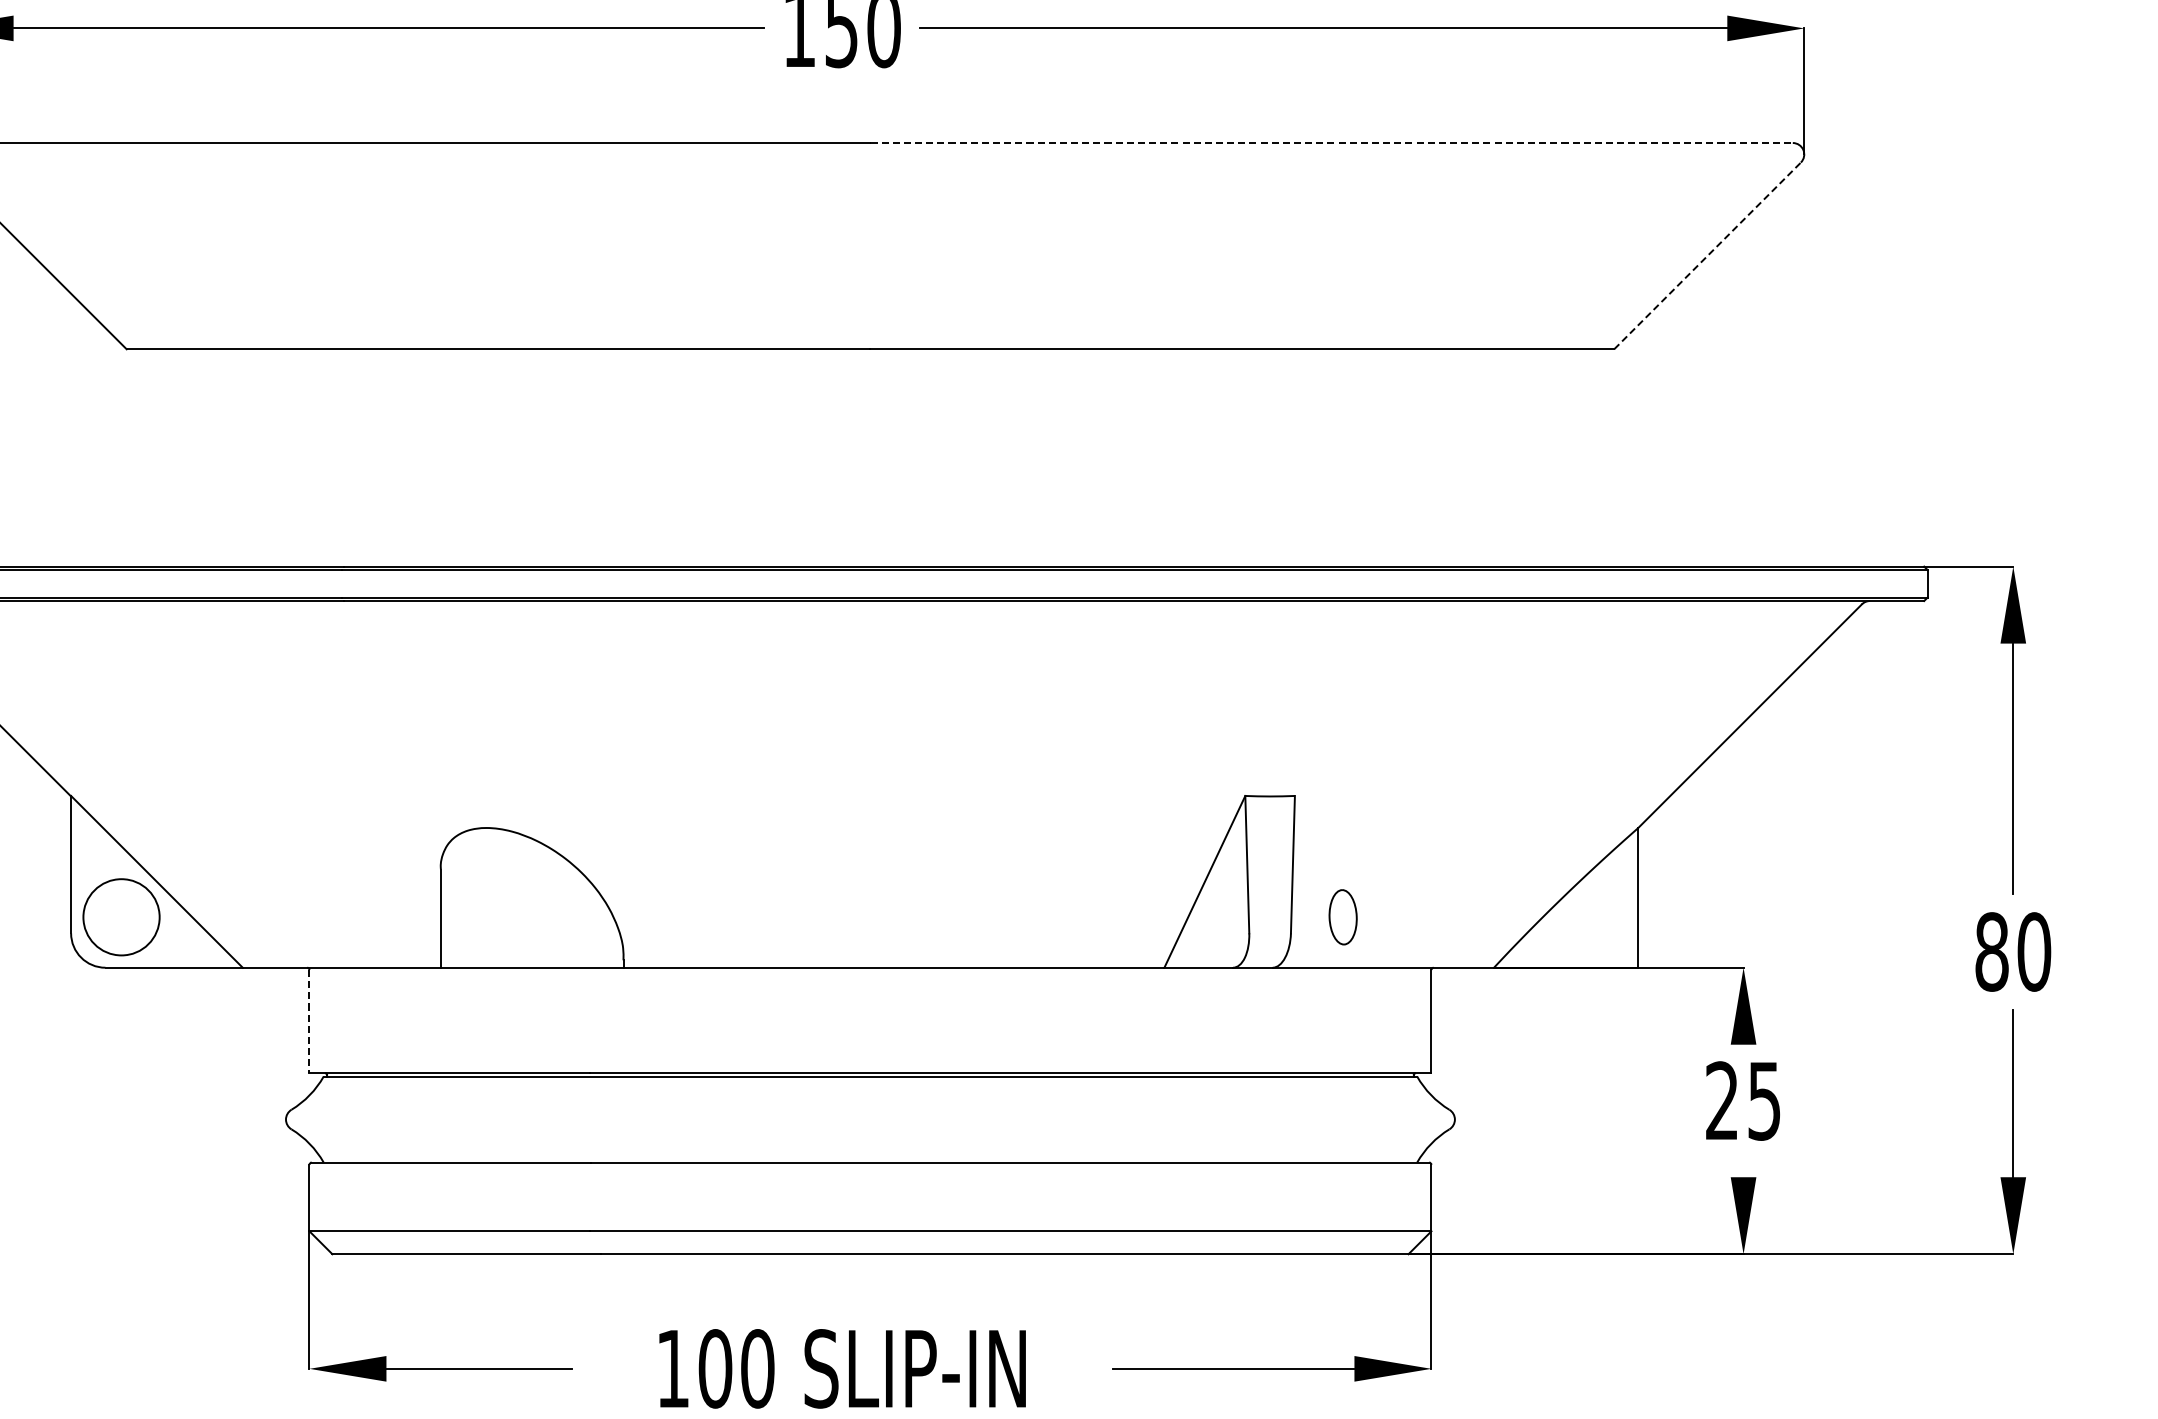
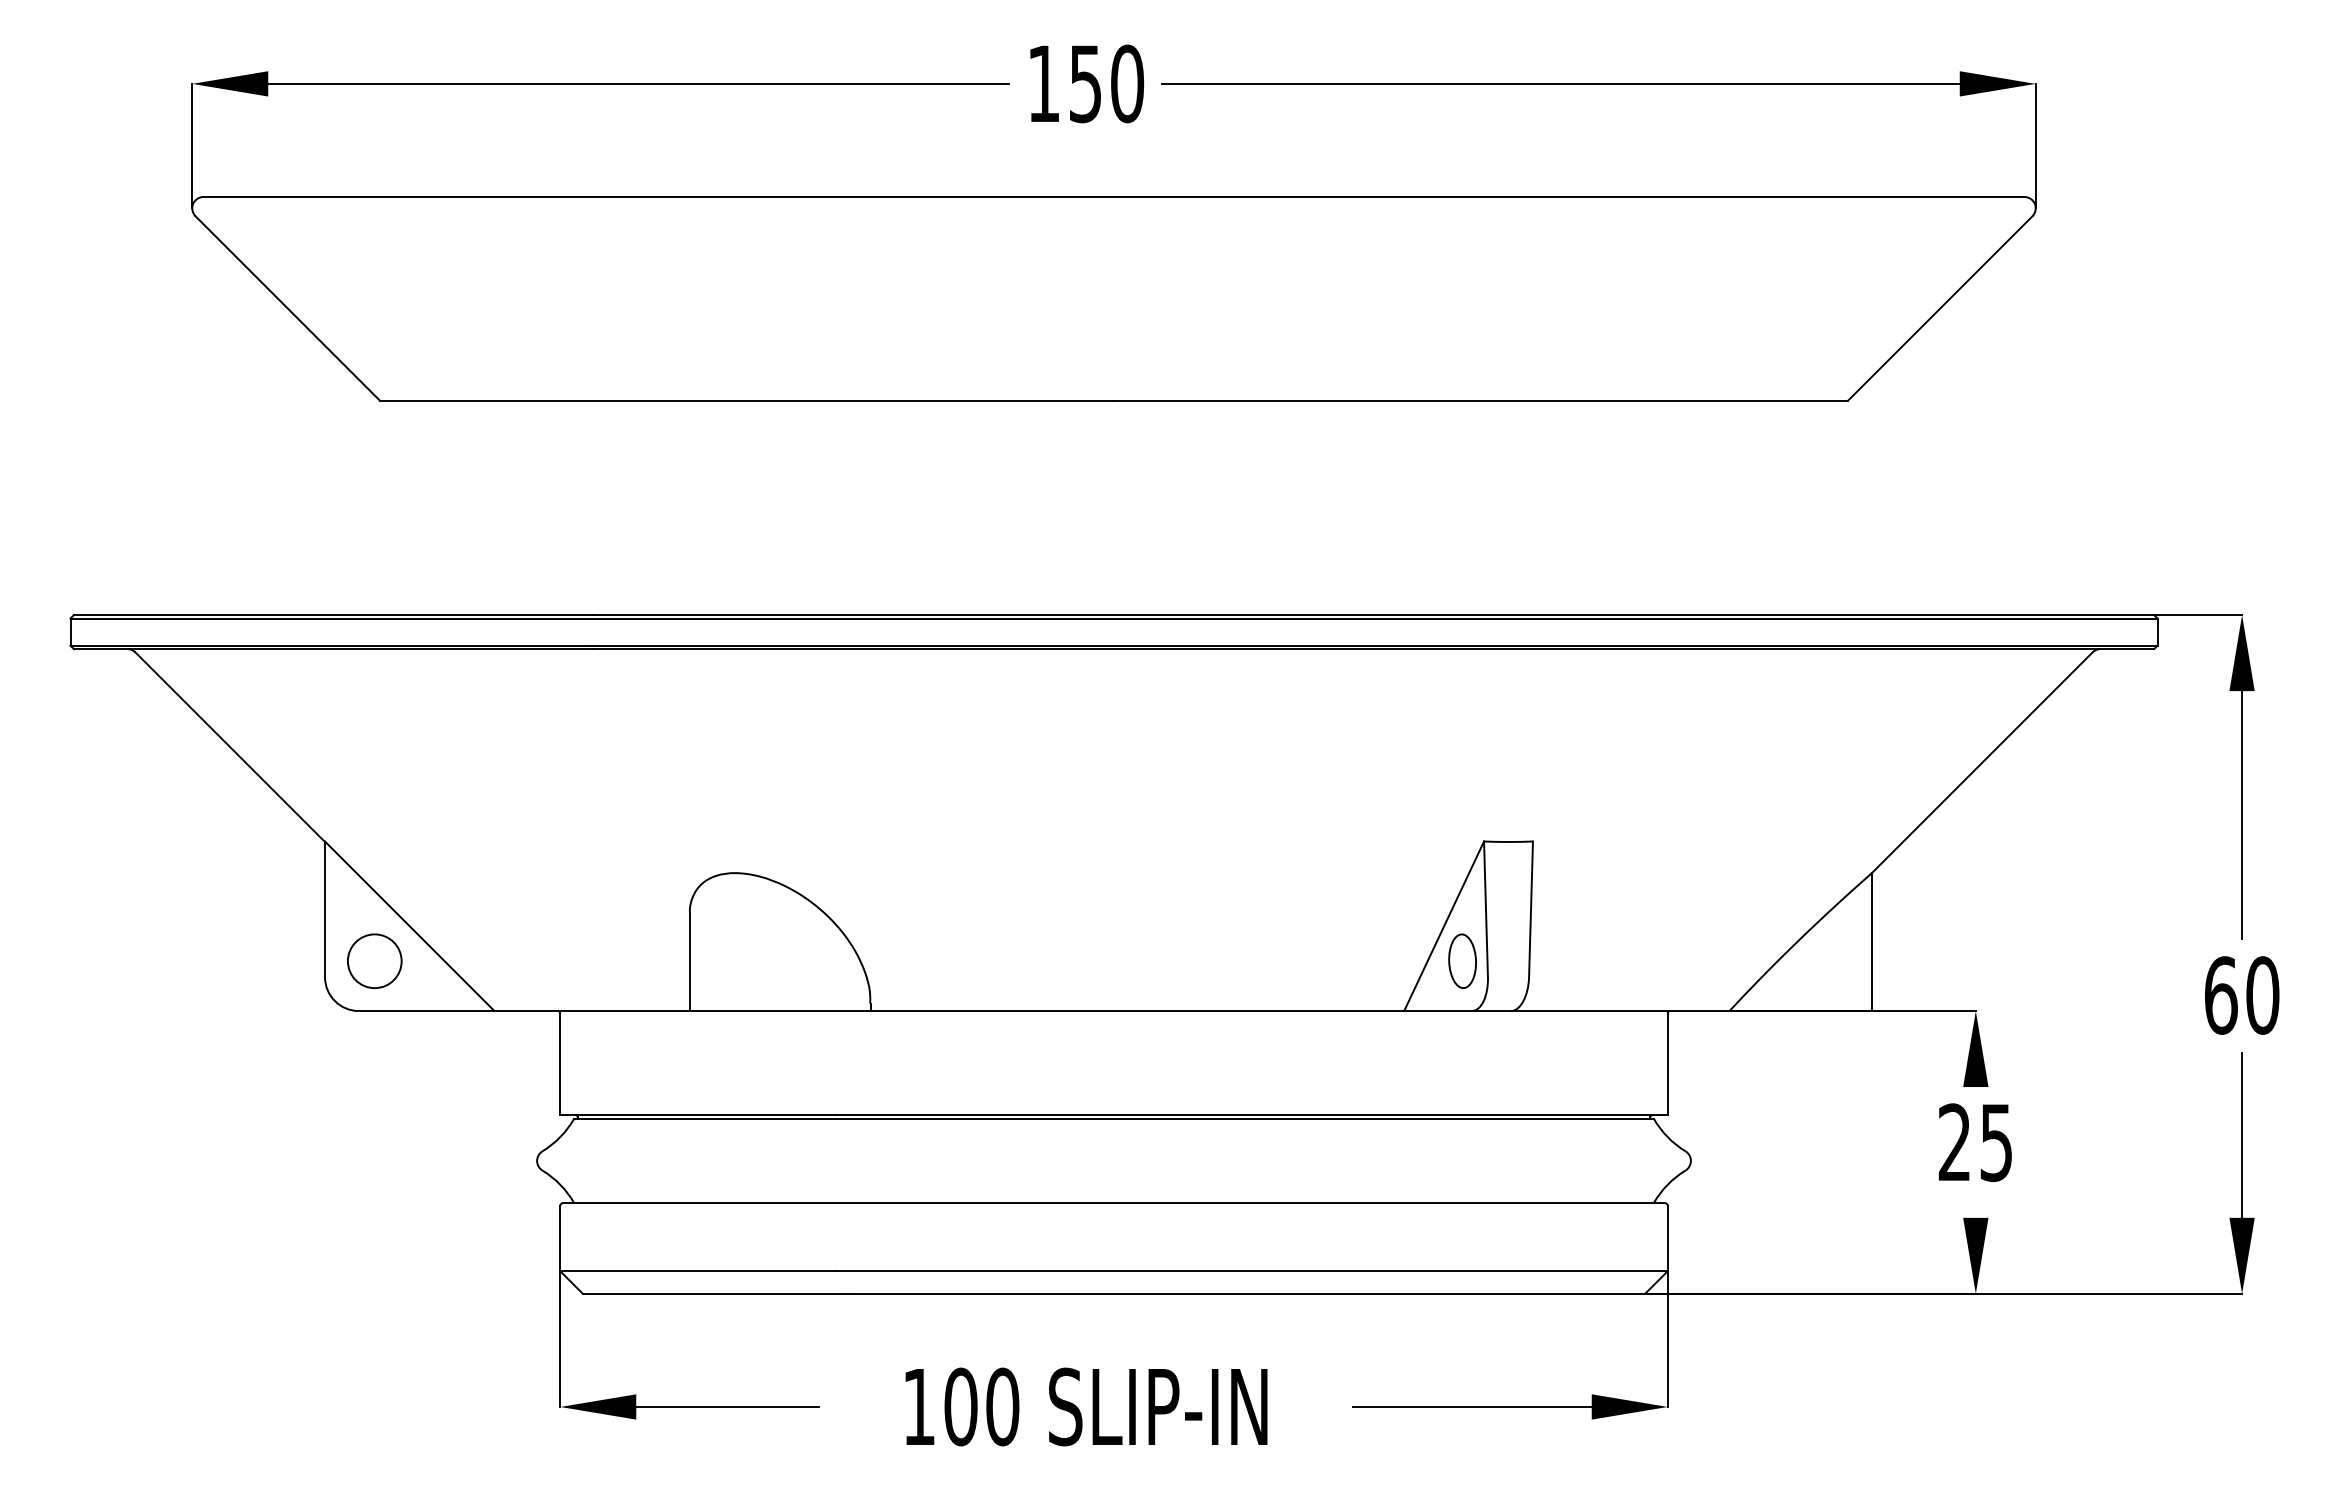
line: (1331, 143) -> (1569, 197), dashed -> solid
line: (1707, 255) -> (1940, 308), dashed -> solid
part: (1343, 916) -> (1462, 960), moved
circle: (121, 917) -> (374, 961), size x0.71
text: (1991, 951) -> (2220, 995), 80 -> 60
line: (309, 1021) -> (560, 1064), dashed -> solid

